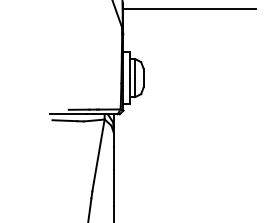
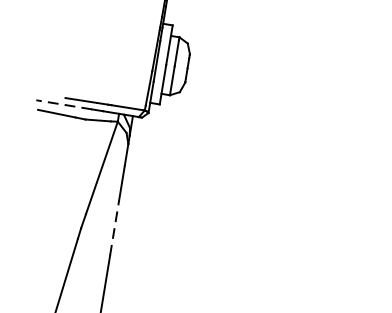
line: (68, 114) -> (63, 105), solid -> dashed
line: (113, 187) -> (114, 227), solid -> dashed

